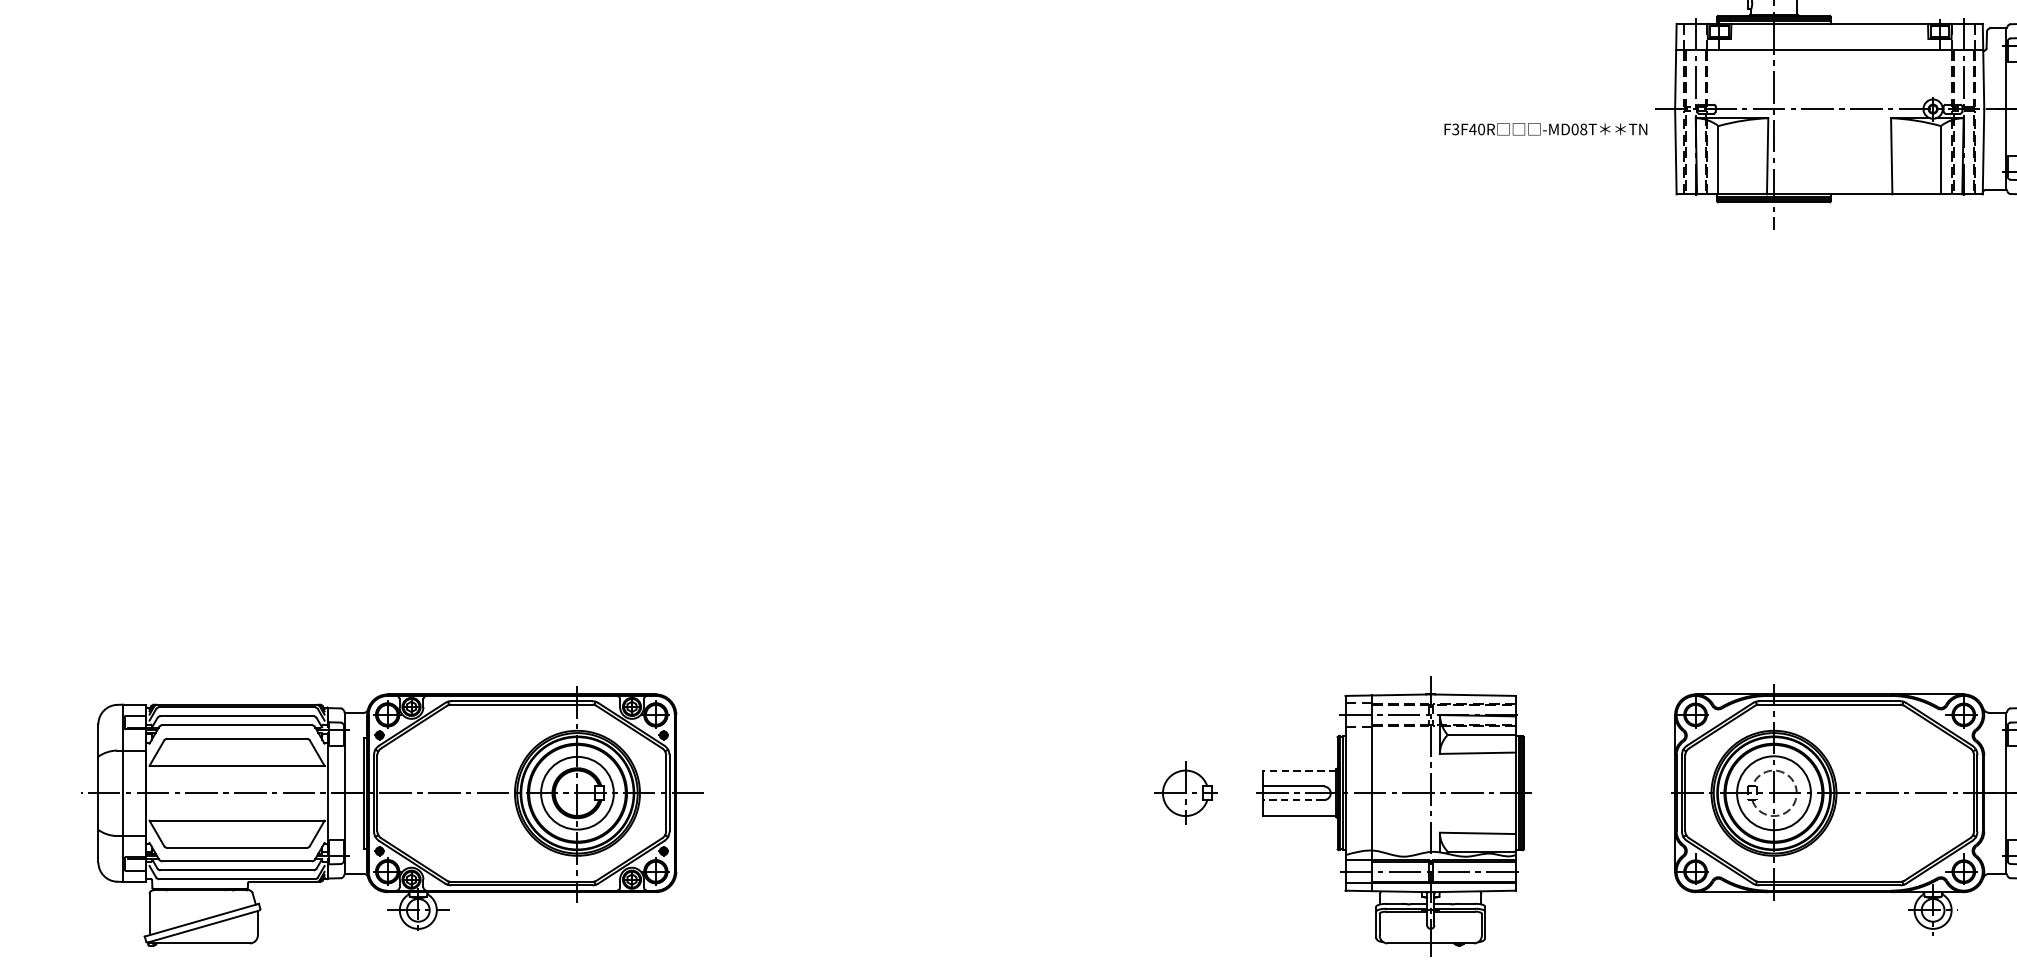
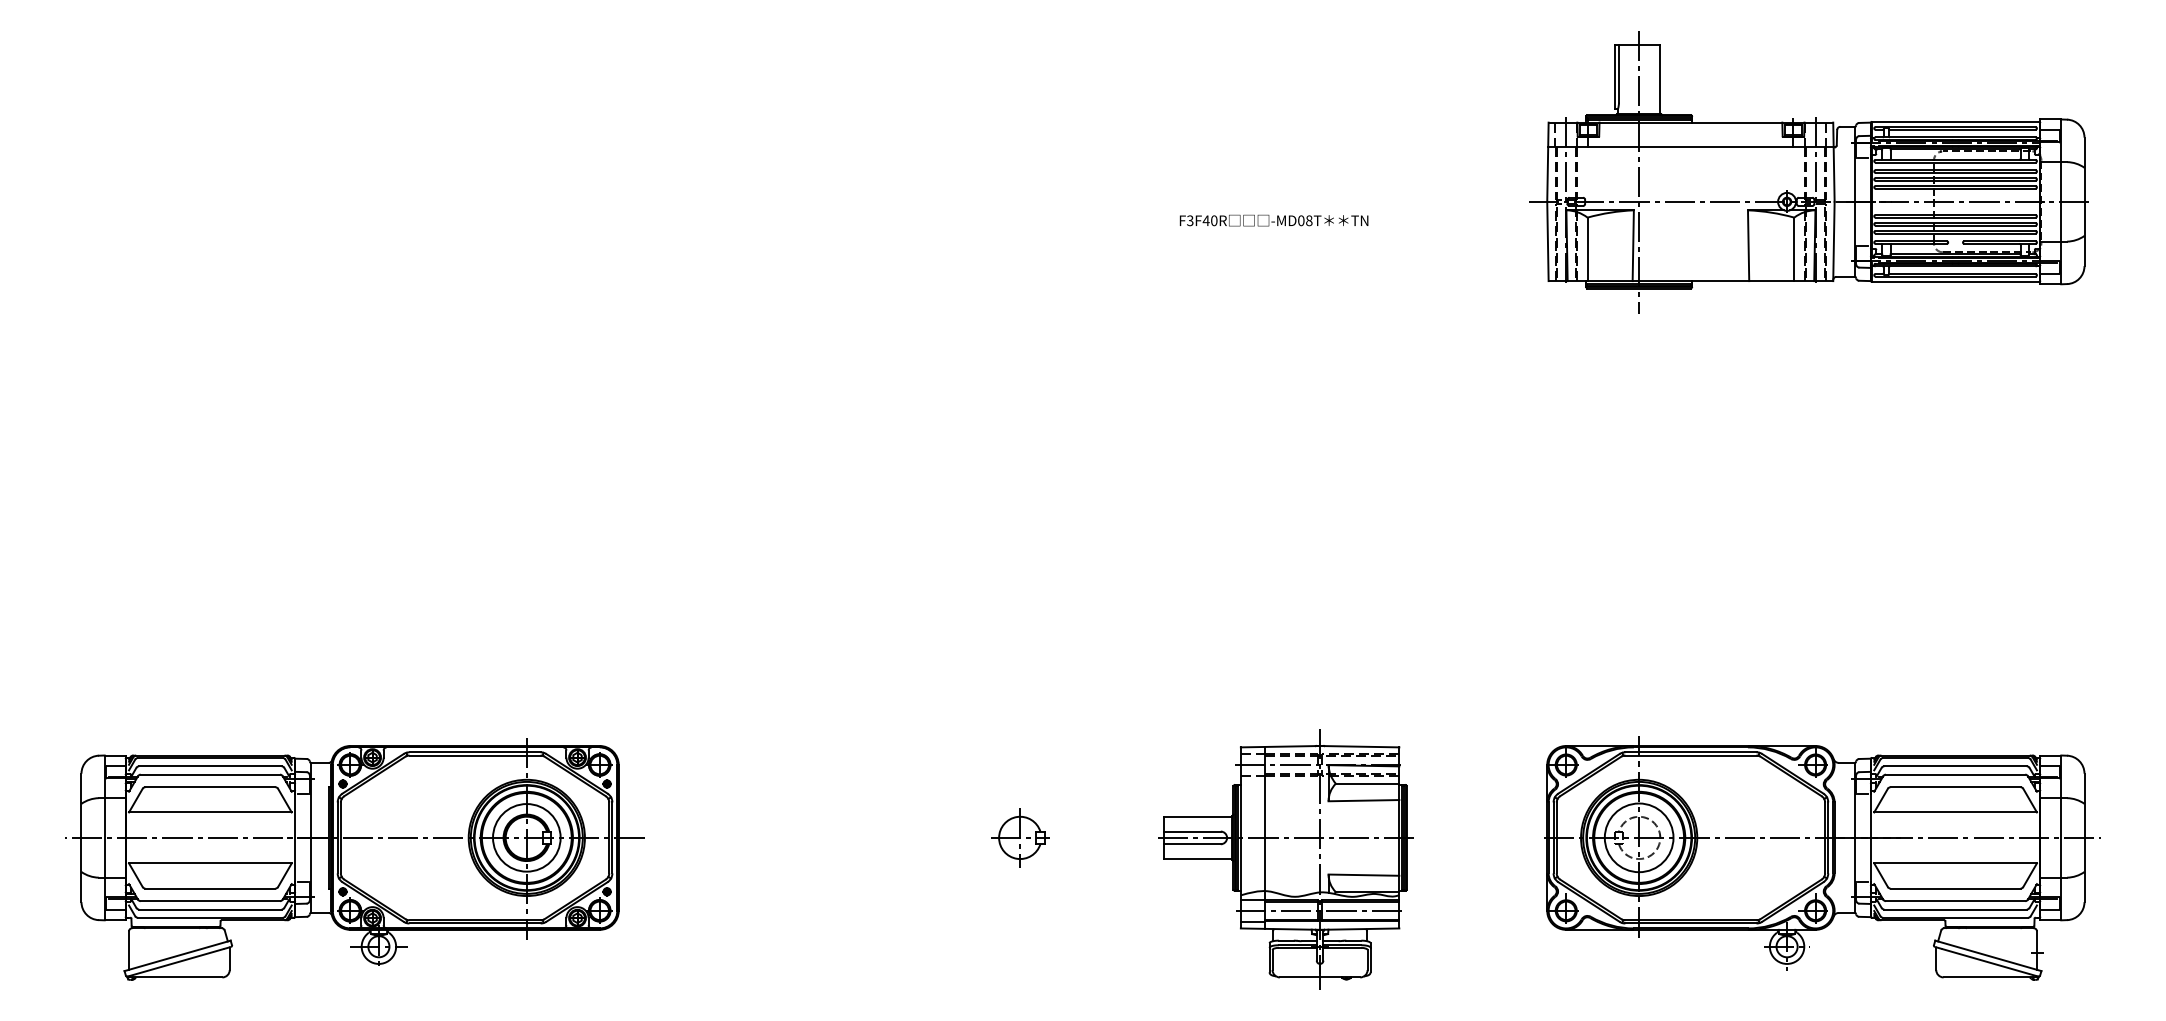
text: (1545, 129) -> (1273, 220), moved
line: (1298, 770) -> (1197, 816), dashed -> solid
part: (1185, 792) -> (1020, 837), moved
line: (1293, 800) -> (1192, 844), dashed -> solid

